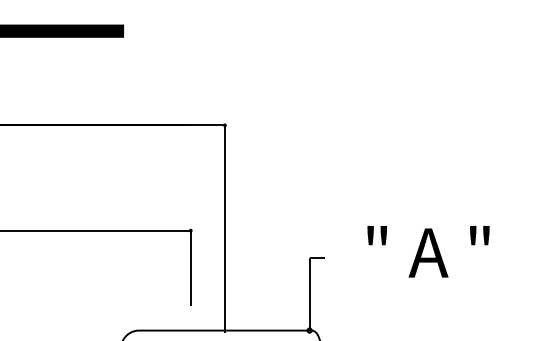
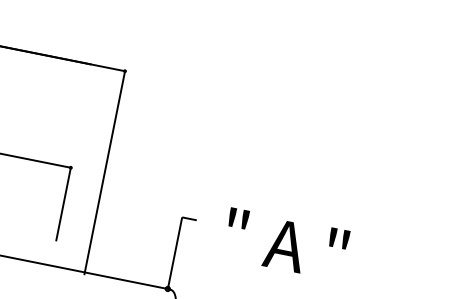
text: (428, 251) -> (285, 244), moved

